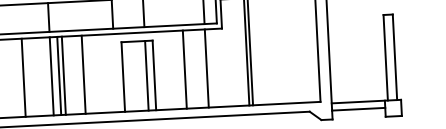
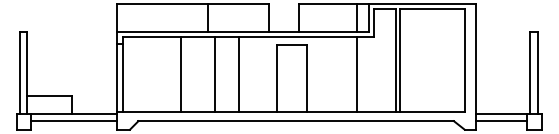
line: (185, 69) -> (336, 74), removed
line: (63, 75) -> (219, 74), removed
line: (146, 75) -> (299, 78), removed
line: (52, 76) -> (208, 74), removed

